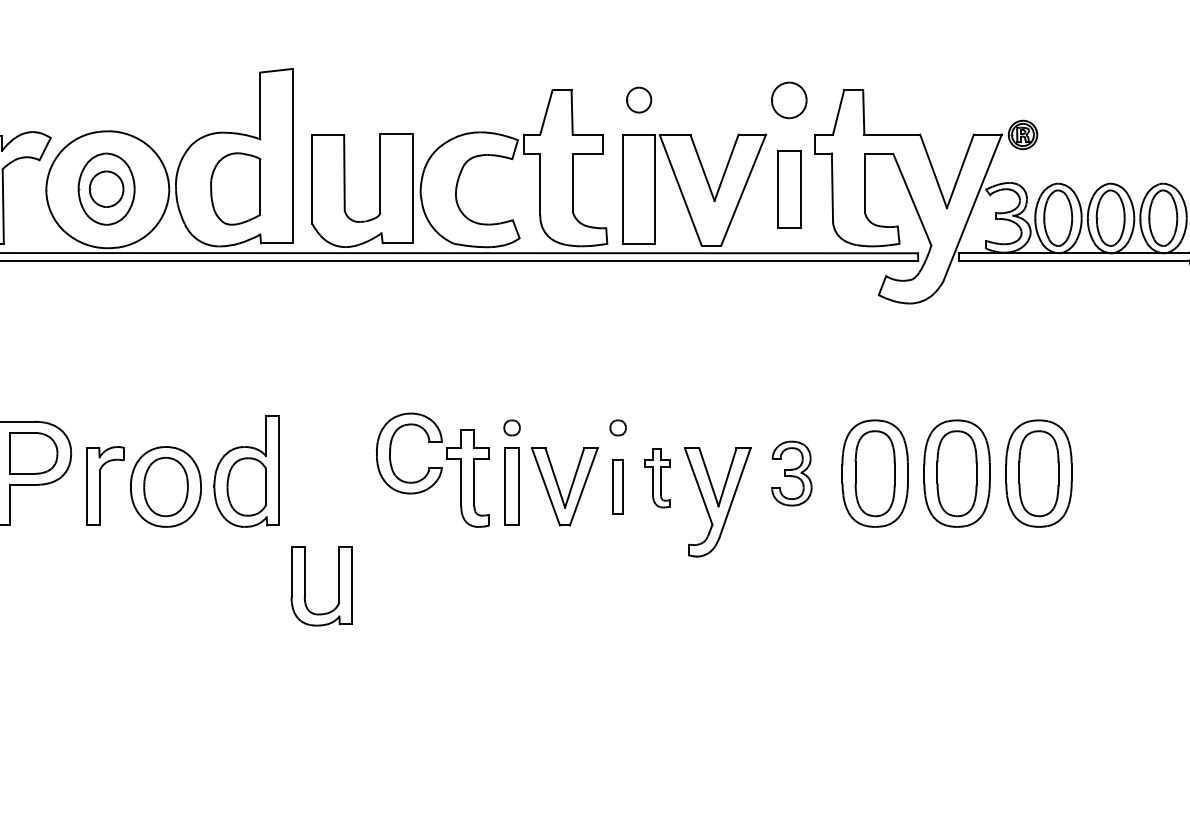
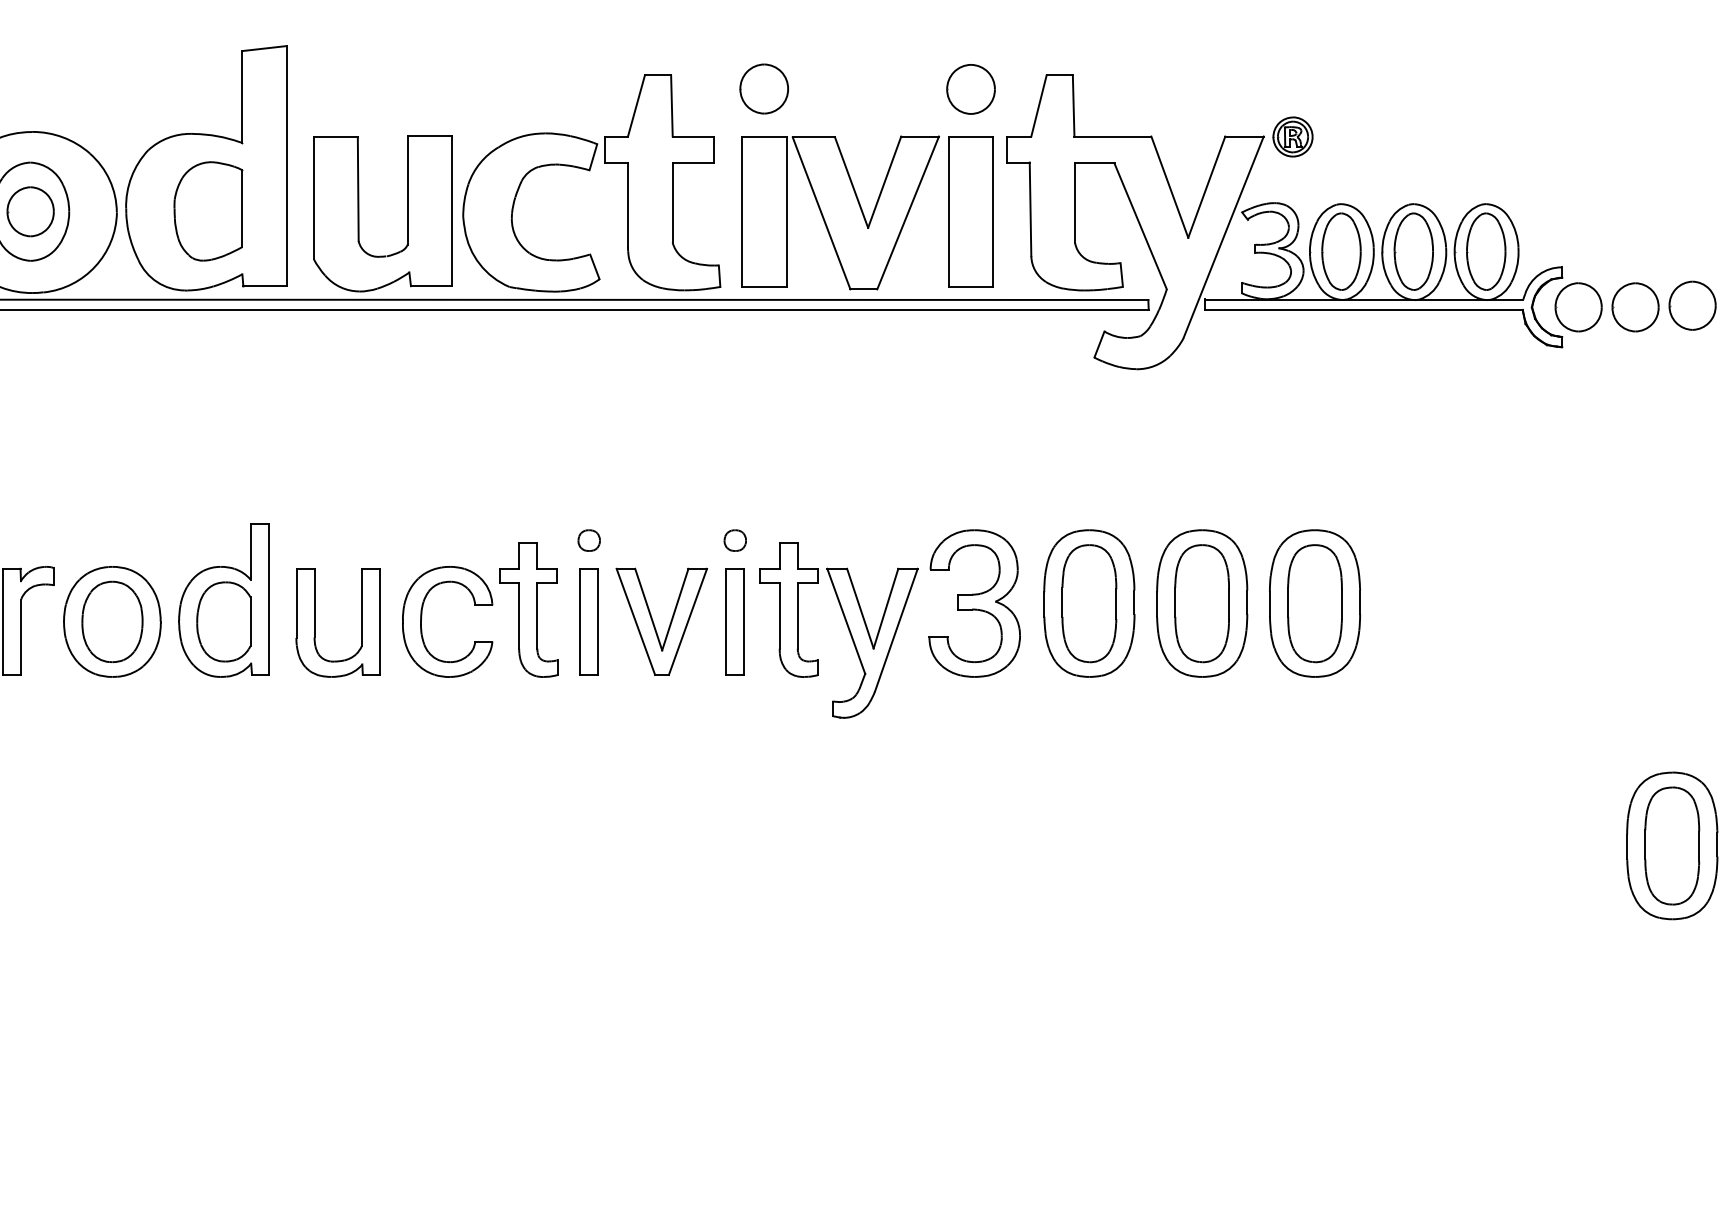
part: (638, 99) -> (763, 88), size x1.43
part: (788, 189) -> (970, 211), size x1.43
part: (391, 449) -> (422, 616), moved
part: (791, 473) -> (974, 603), size x1.67
part: (656, 477) -> (788, 609), size x1.67
part: (617, 486) -> (734, 621), size x1.43
part: (305, 586) -> (315, 622), moved

